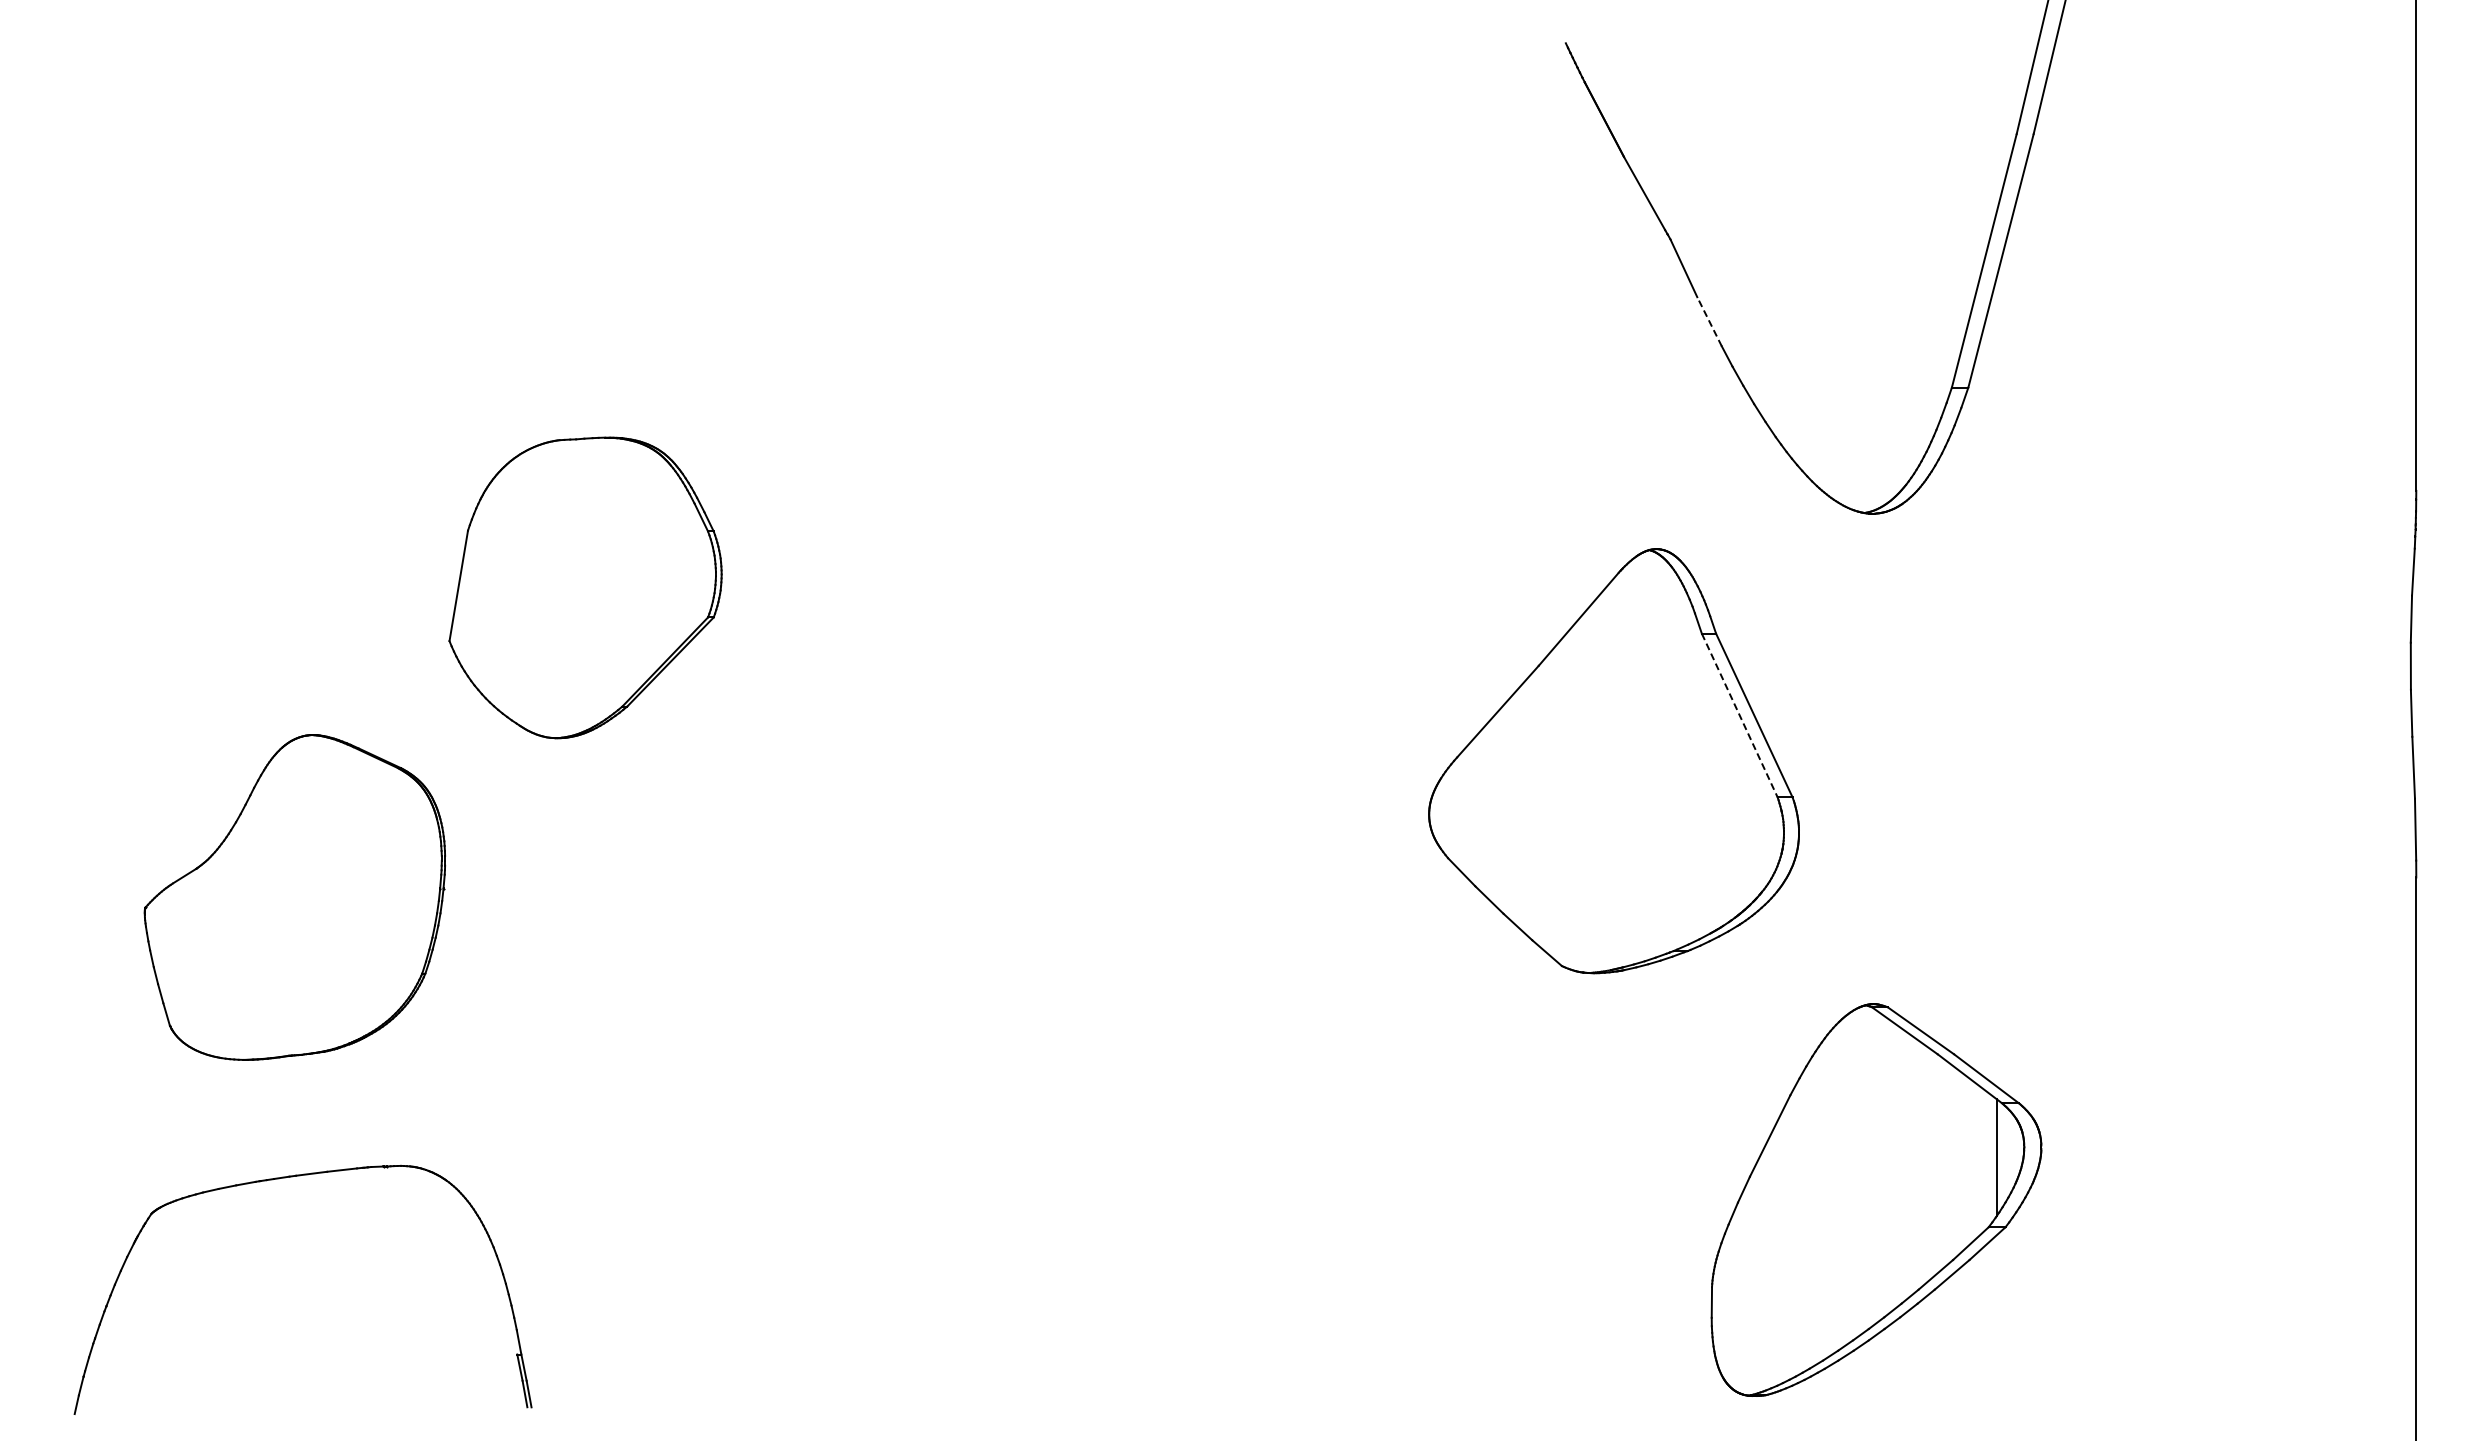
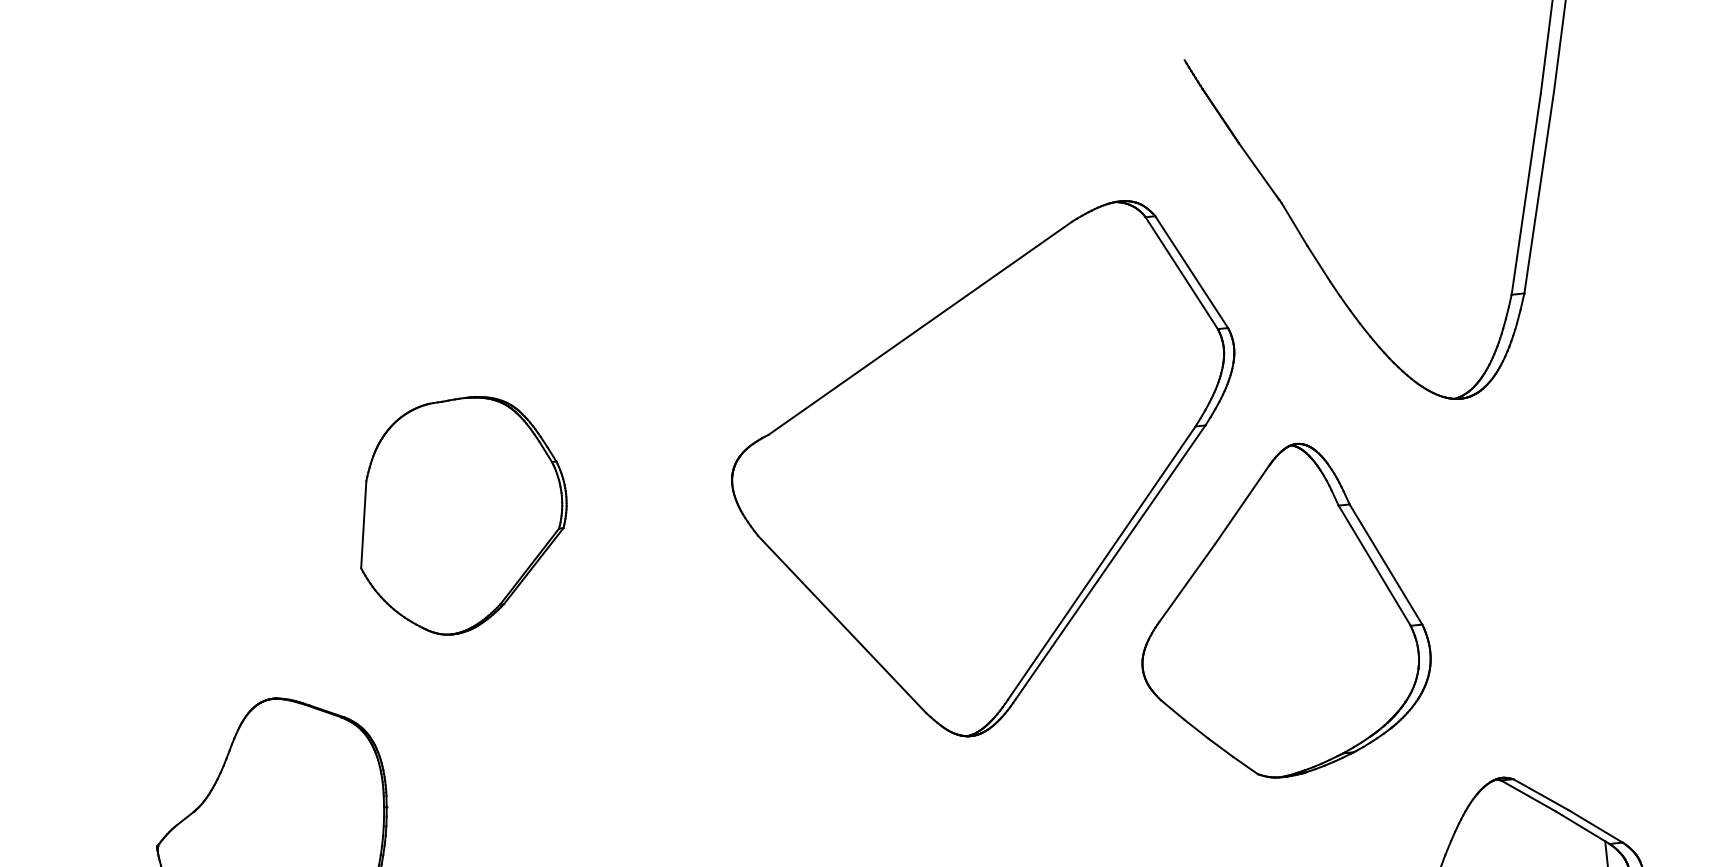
line: (1709, 321) -> (1318, 263), dashed -> solid
part: (1259, 546) -> (989, 474), added
part: (585, 587) -> (461, 515), moved
line: (1739, 715) -> (1374, 565), dashed -> solid

